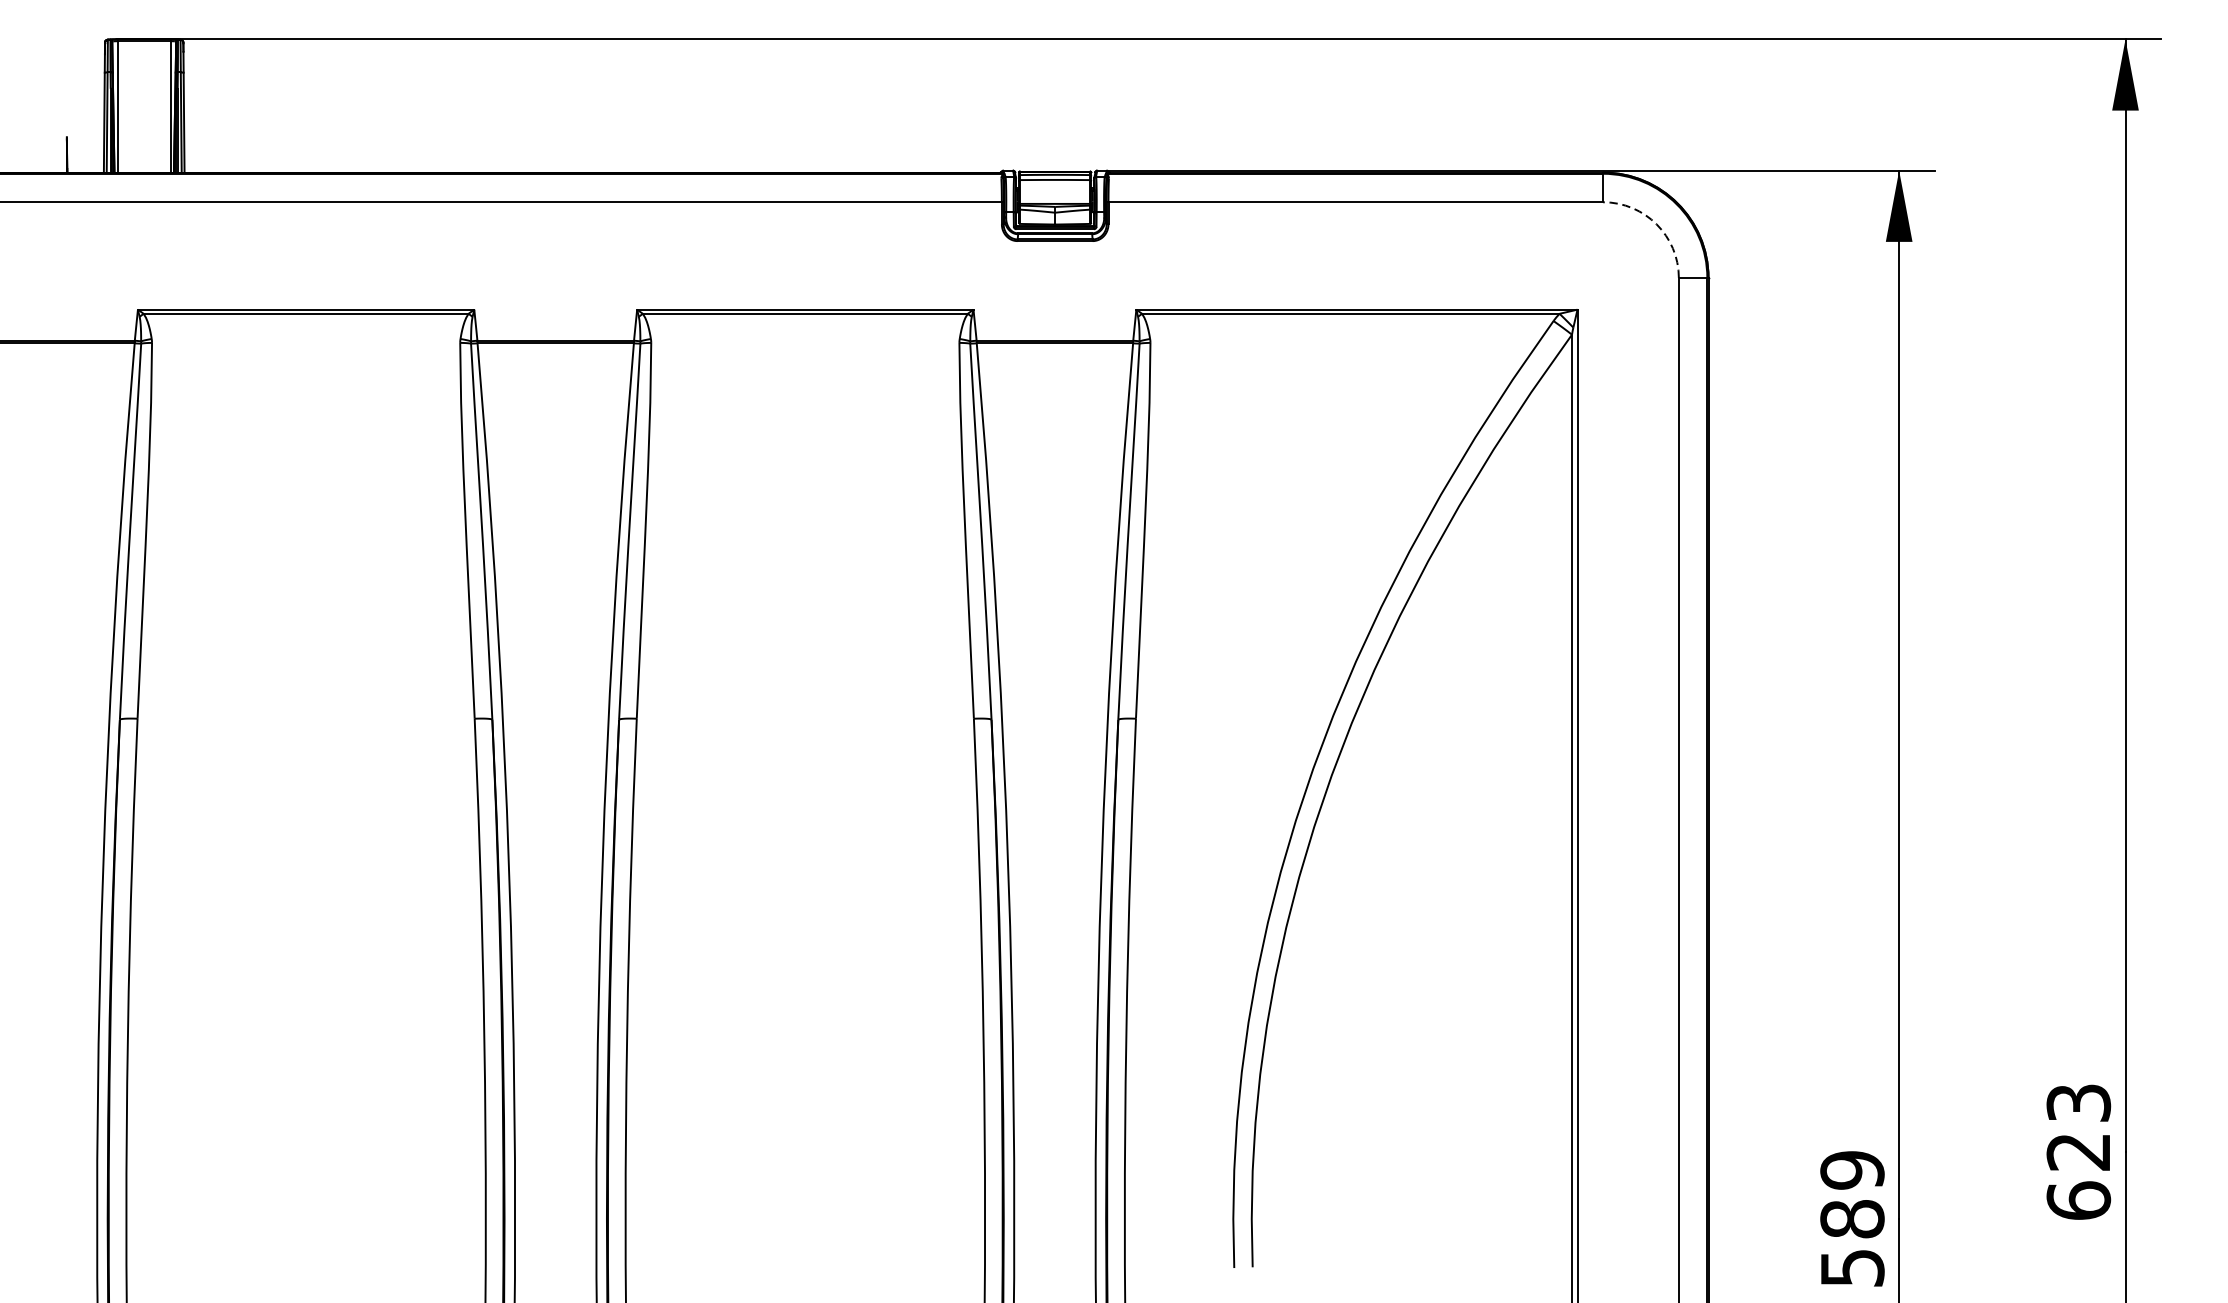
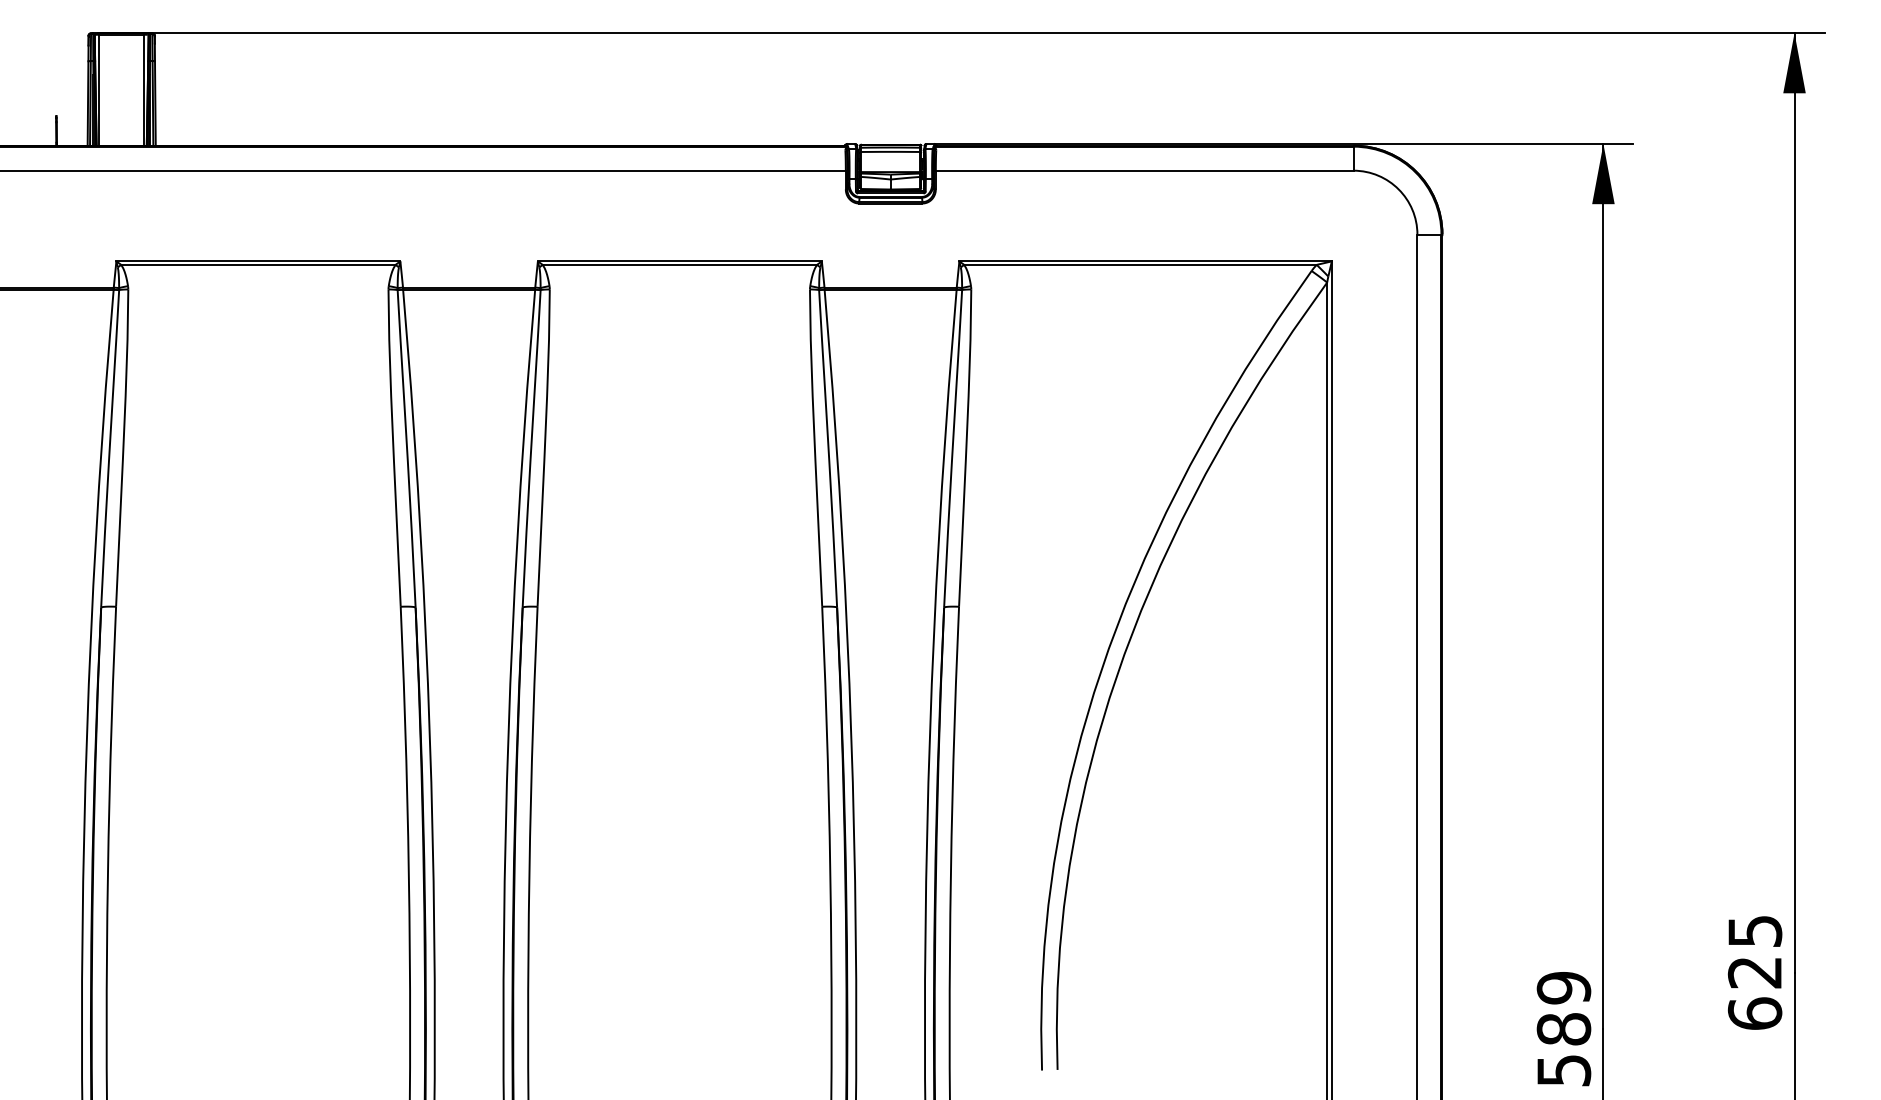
arc: (1656, 224) -> (1398, 189), dashed -> solid
text: (2078, 1102) -> (1754, 930), 623 -> 625

